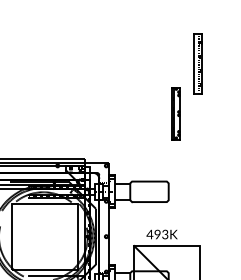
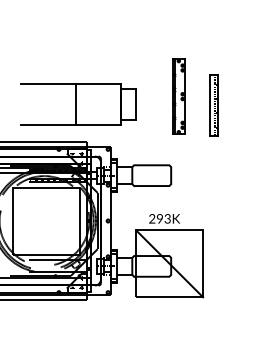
part: (197, 64) -> (213, 105), moved
part: (175, 113) -> (178, 96), size x1.43
part: (77, 121) -> (78, 104), added
text: (149, 234) -> (151, 218), 493K -> 293K

